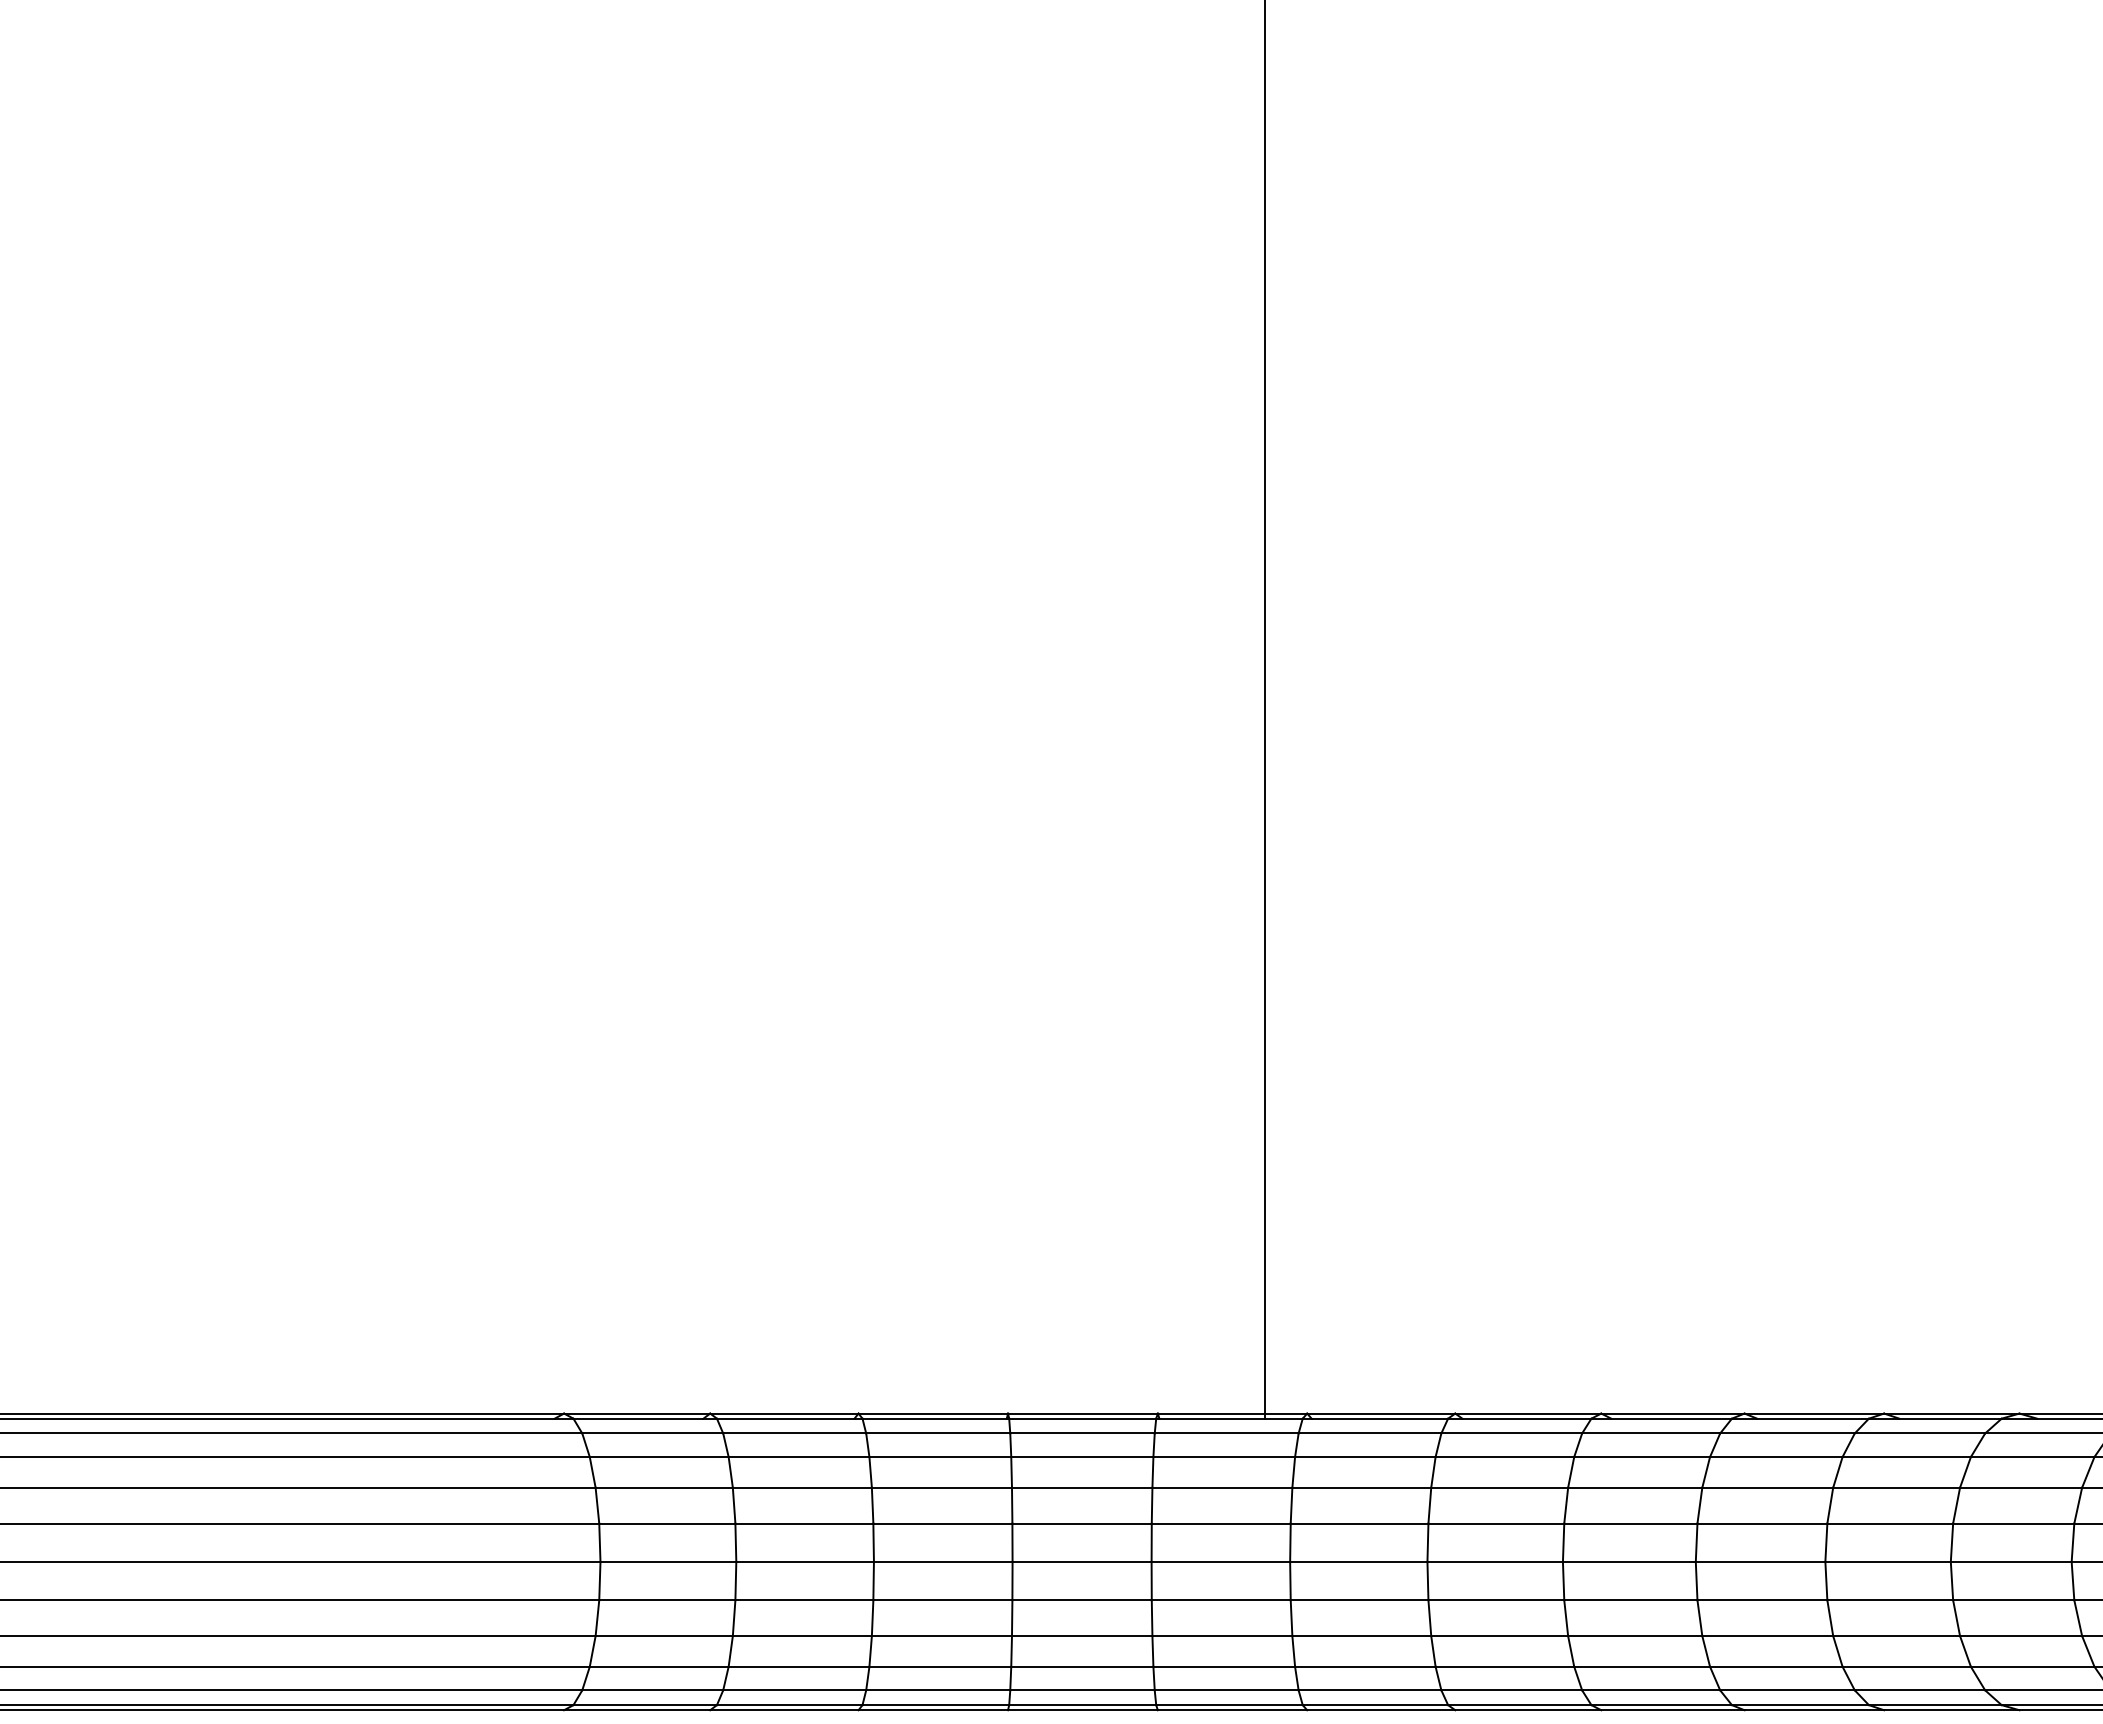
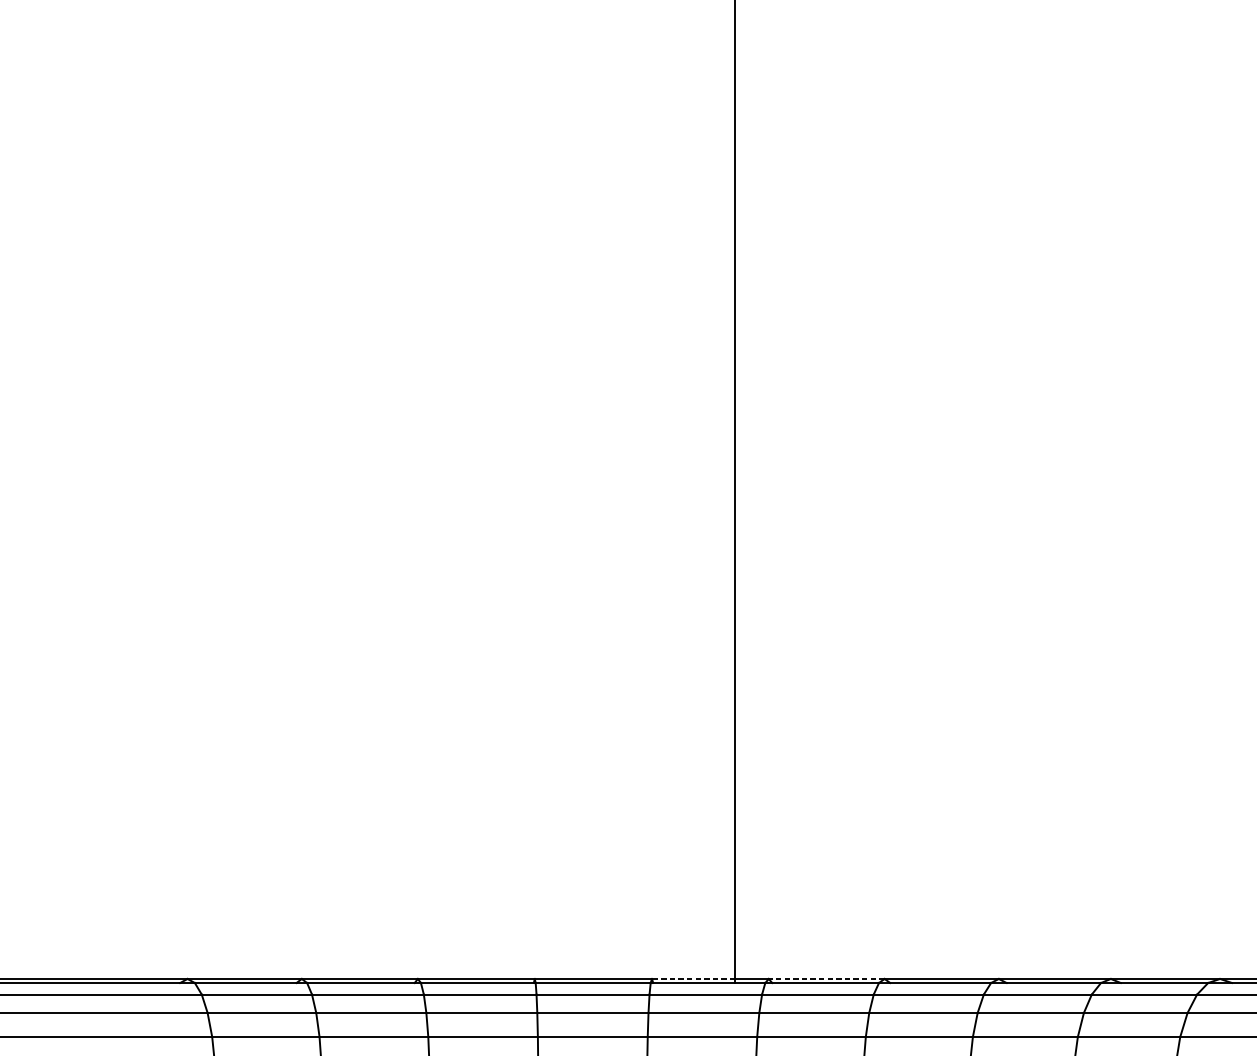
line: (1210, 1413) -> (693, 978), solid -> dashed
line: (1380, 1413) -> (826, 978), solid -> dashed

